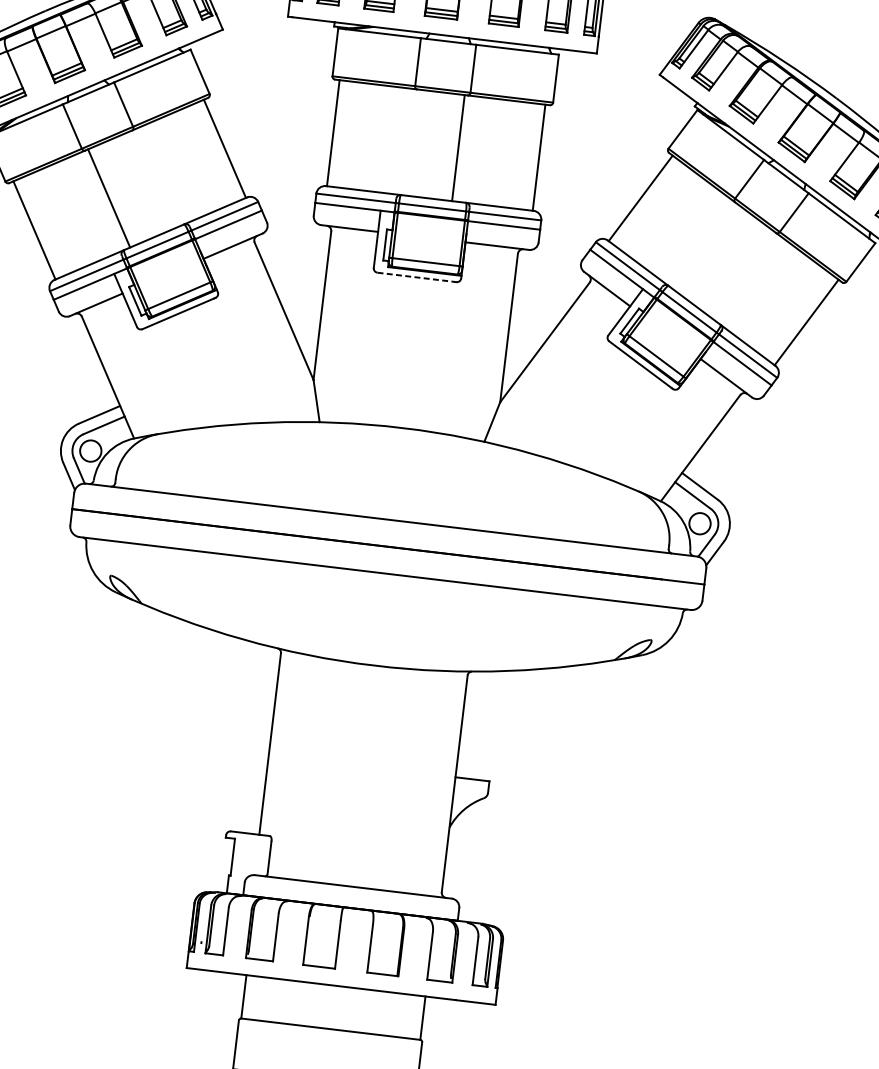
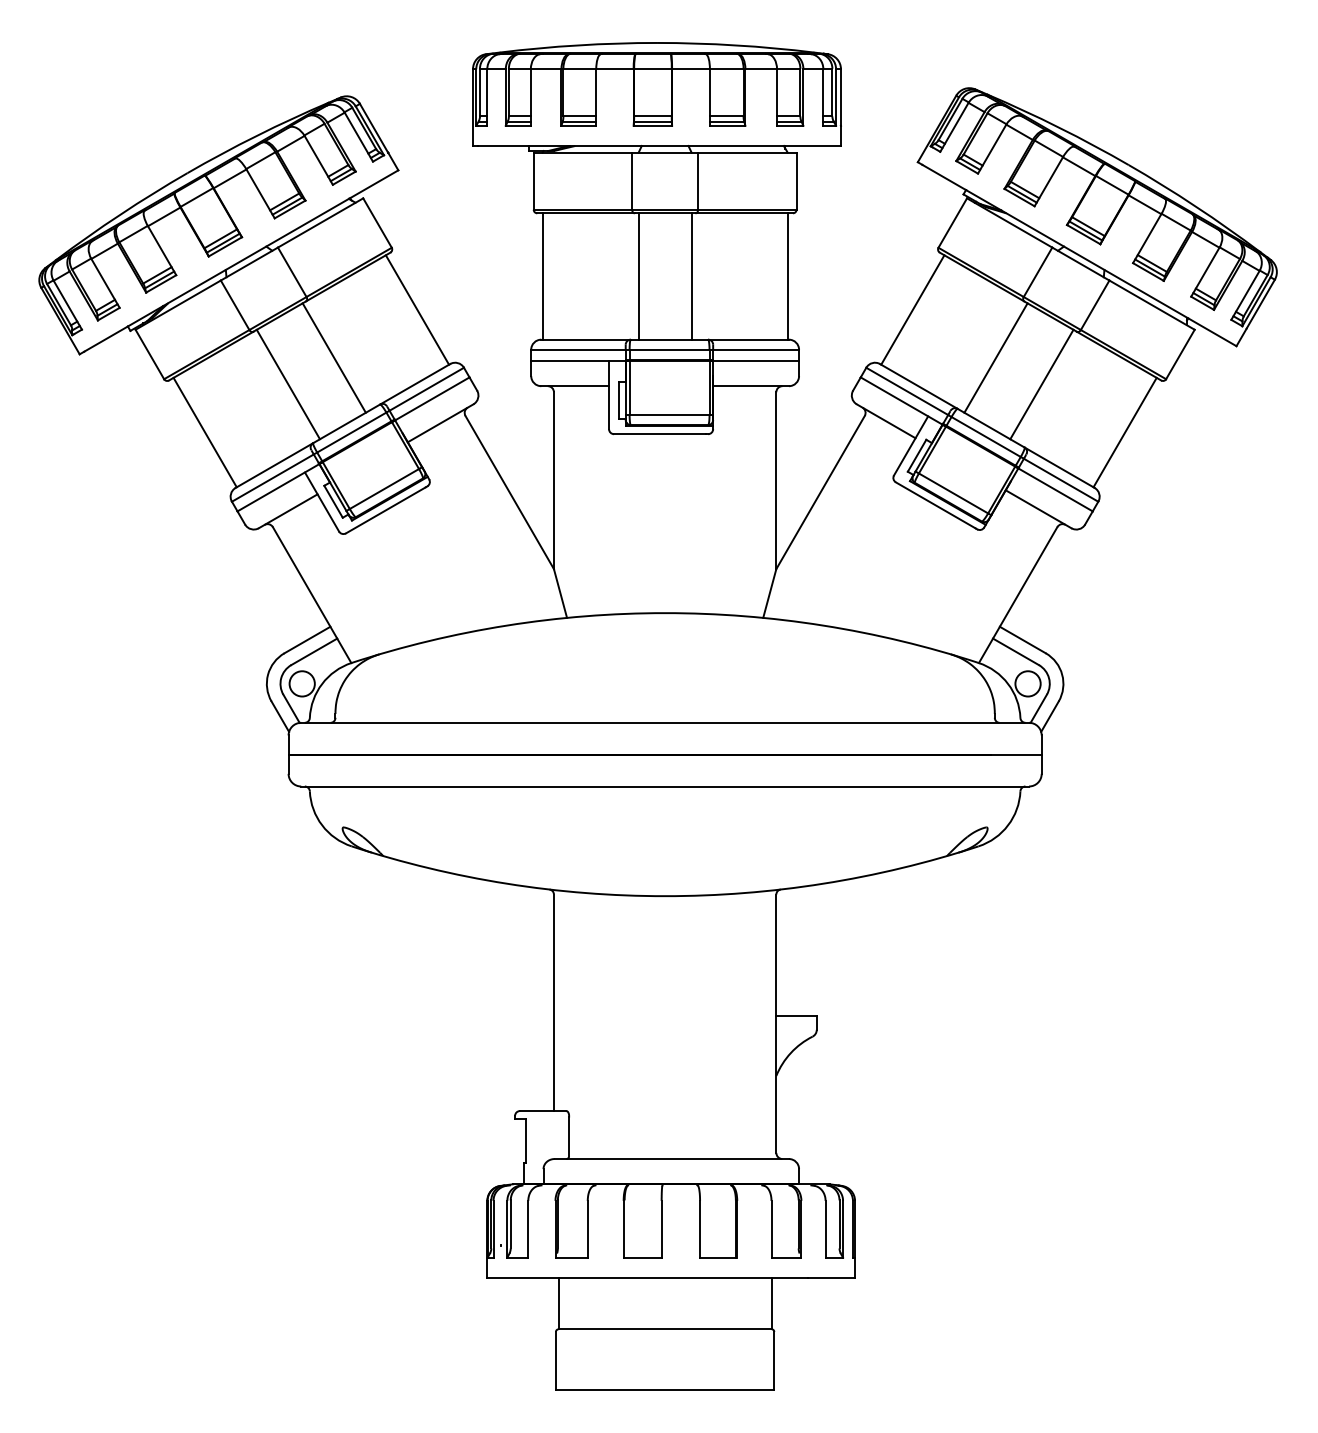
line: (413, 142) -> (638, 276), added
line: (149, 180) -> (333, 357), added
line: (705, 246) -> (995, 357), added
line: (741, 273) -> (1041, 384), added
line: (416, 277) -> (660, 434), dashed -> solid

